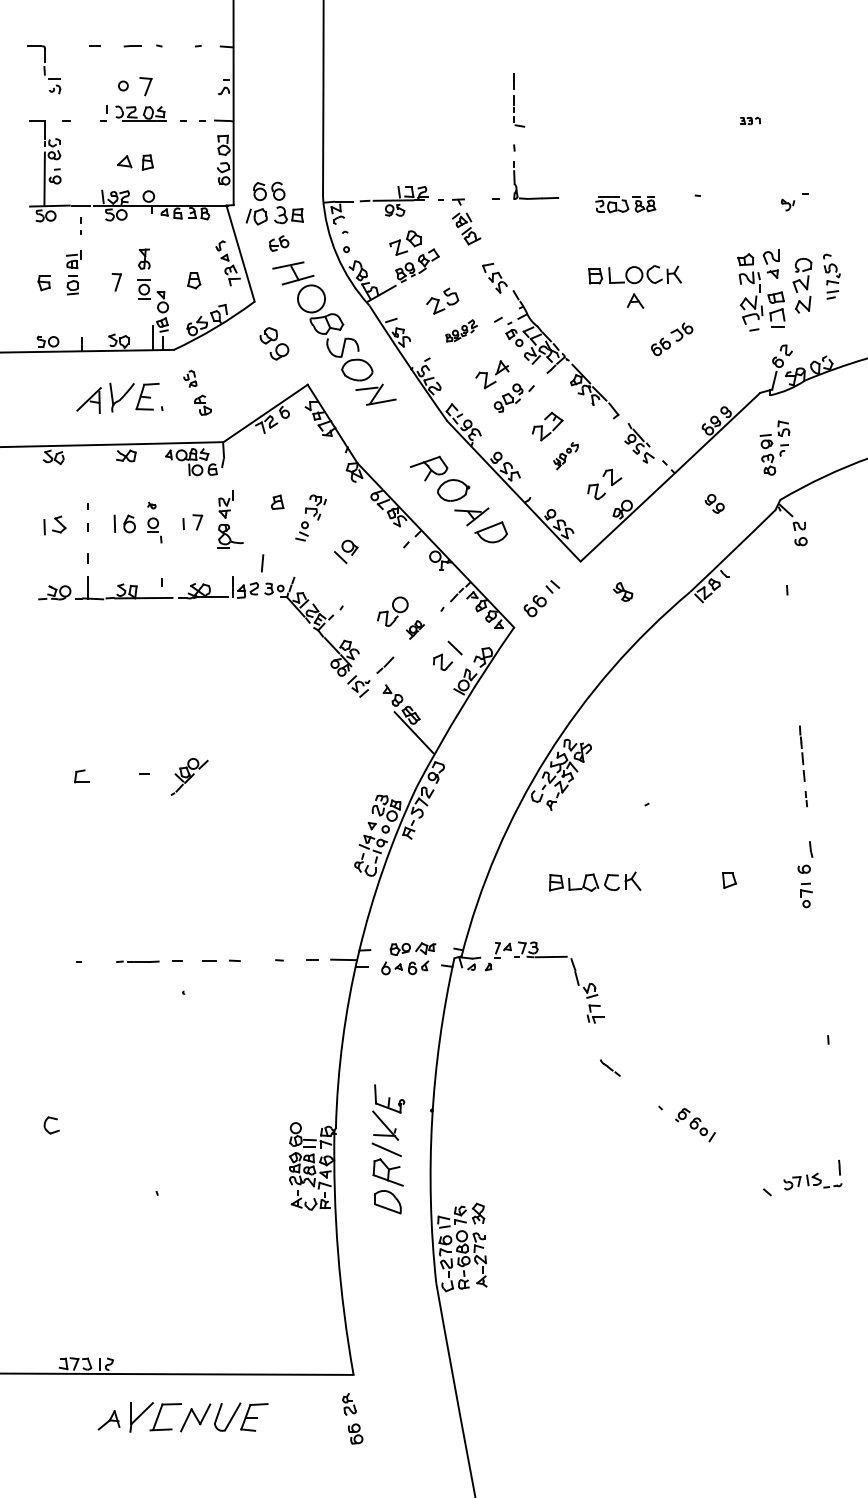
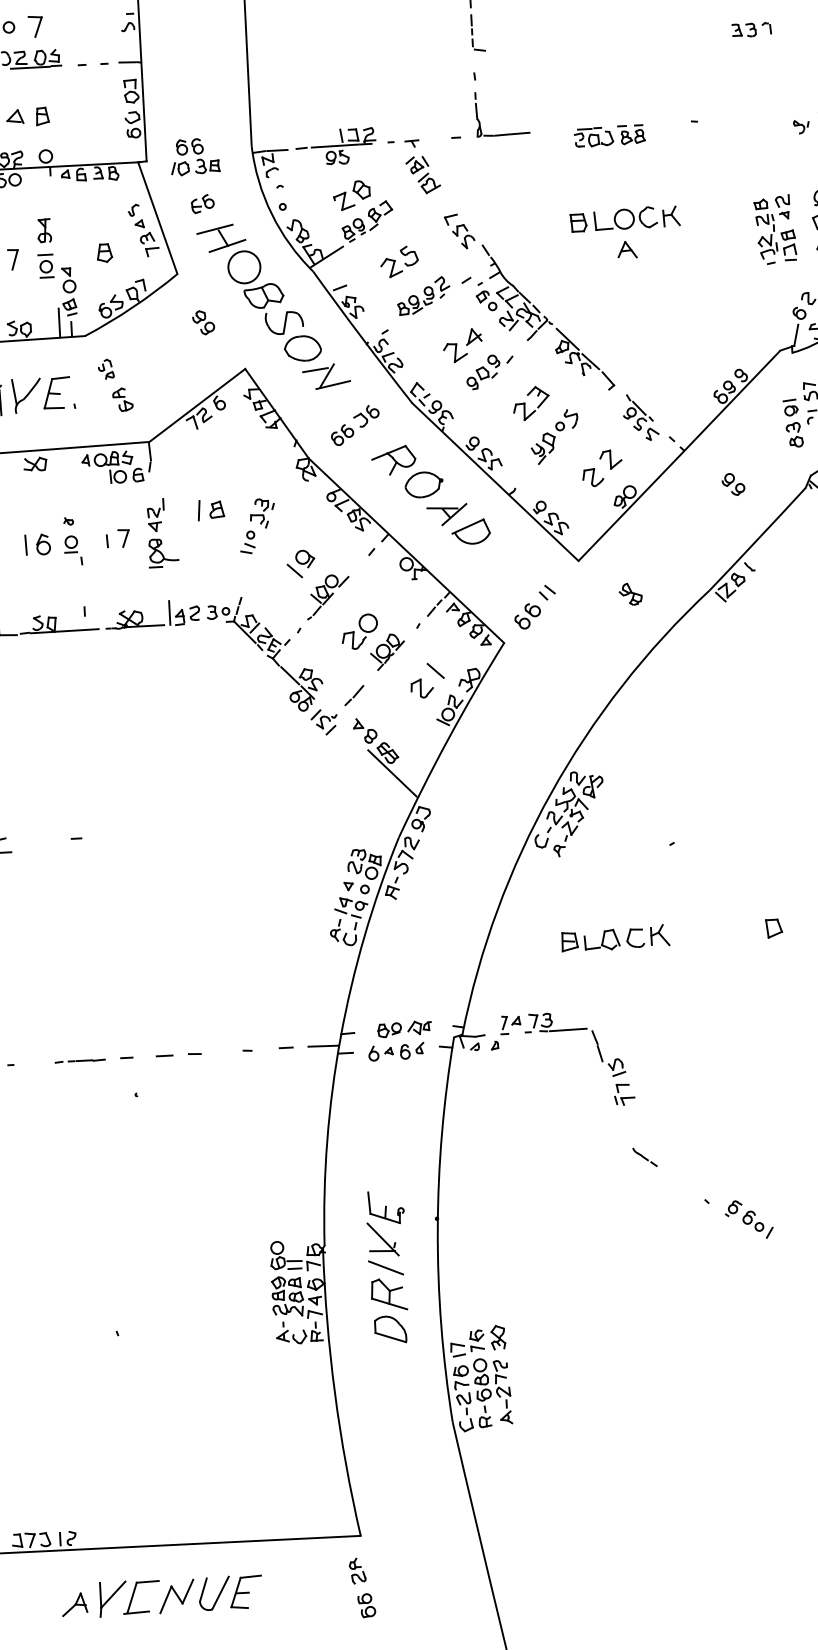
part: (750, 120) -> (751, 29), size x1.67
part: (274, 203) -> (194, 156), size x0.71
part: (761, 290) -> (775, 229), size x0.71
part: (461, 330) -> (423, 295), size x1.43
part: (672, 339) -> (355, 425), moved
part: (274, 343) -> (203, 322), size x0.62
part: (565, 455) -> (554, 436), size x1.67
line: (262, 563) -> (199, 510), moved
part: (415, 629) -> (387, 651), size x1.67
part: (189, 776) -> (327, 596), moved

